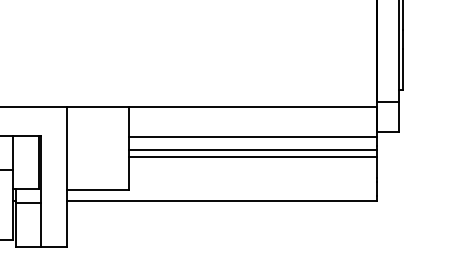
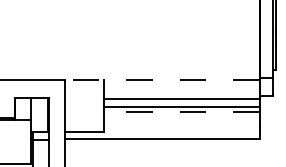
line: (222, 107) -> (162, 80), solid -> dashed
line: (252, 156) -> (181, 111), solid -> dashed

